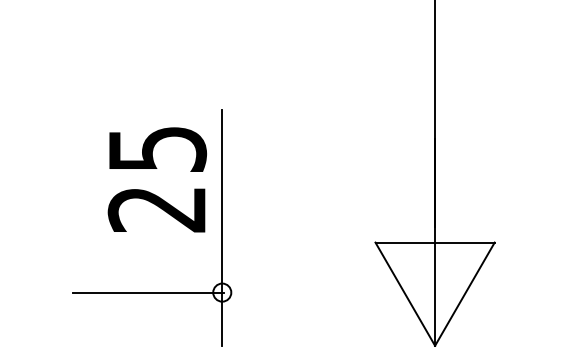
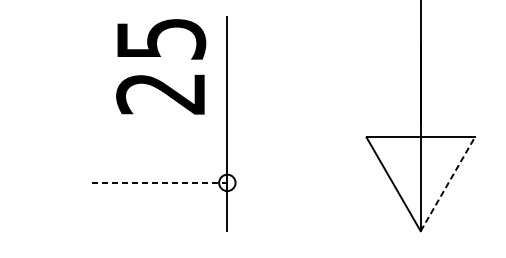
text: (156, 179) -> (160, 66), moved
line: (148, 292) -> (160, 182), solid -> dashed
line: (464, 294) -> (447, 184), solid -> dashed

